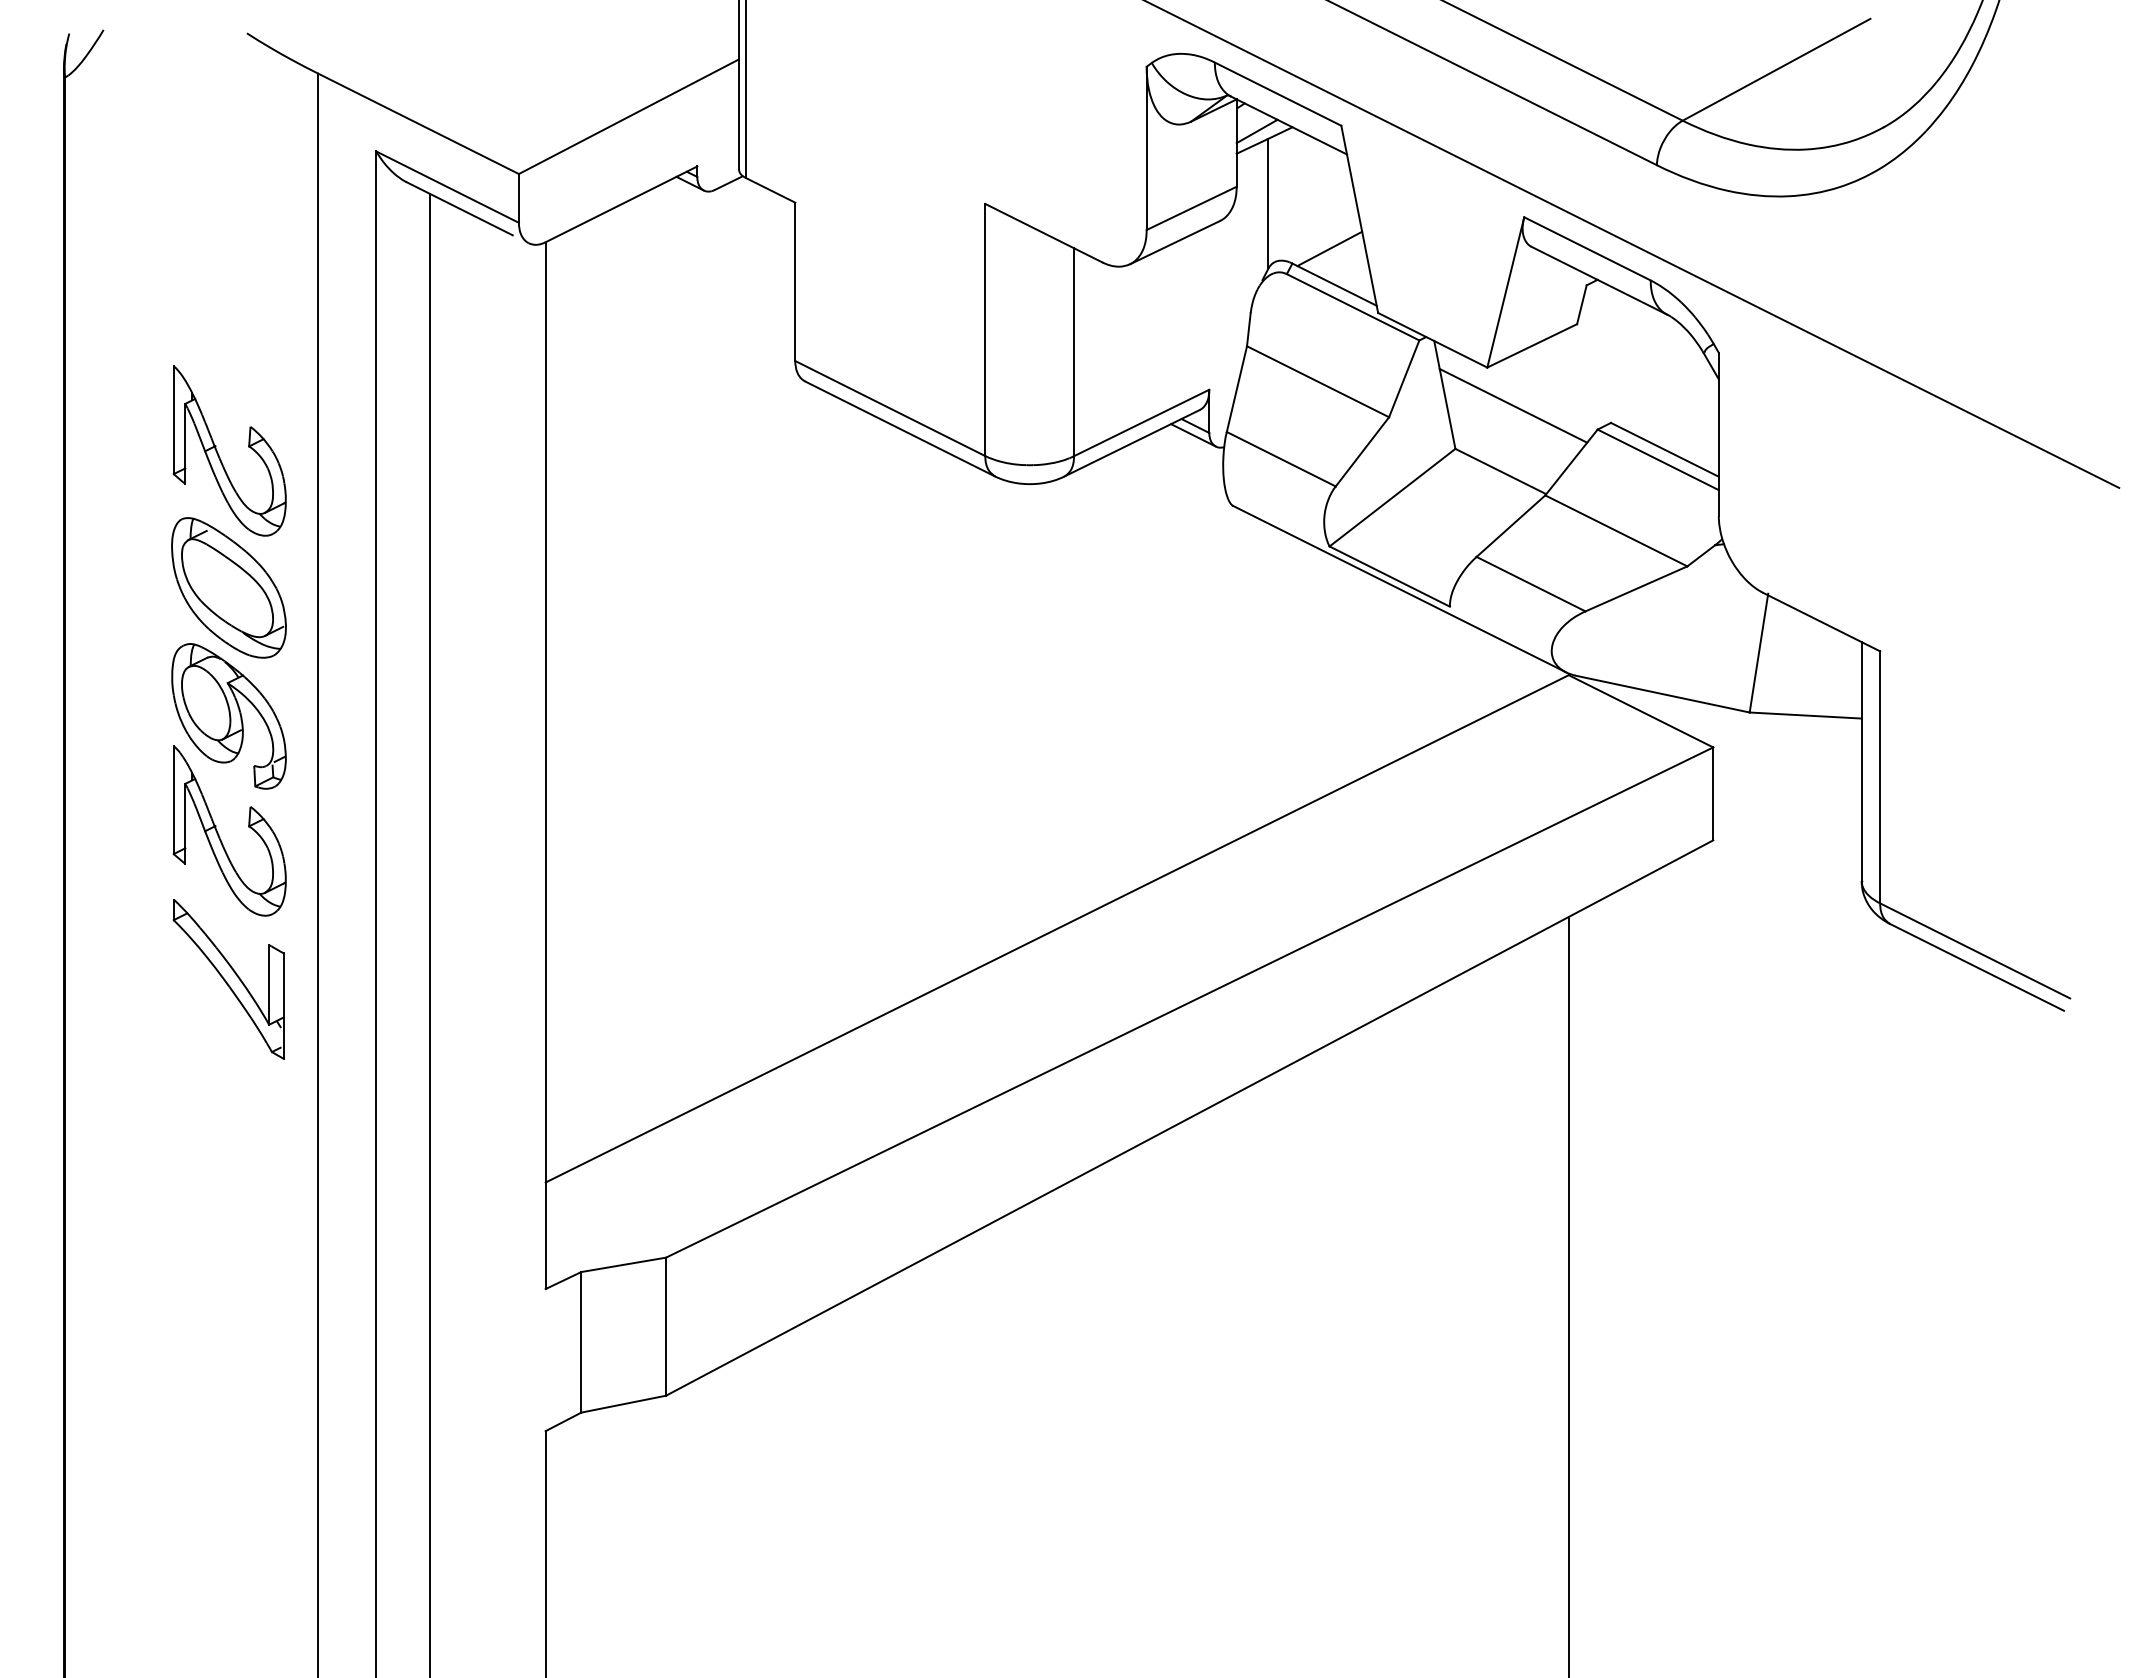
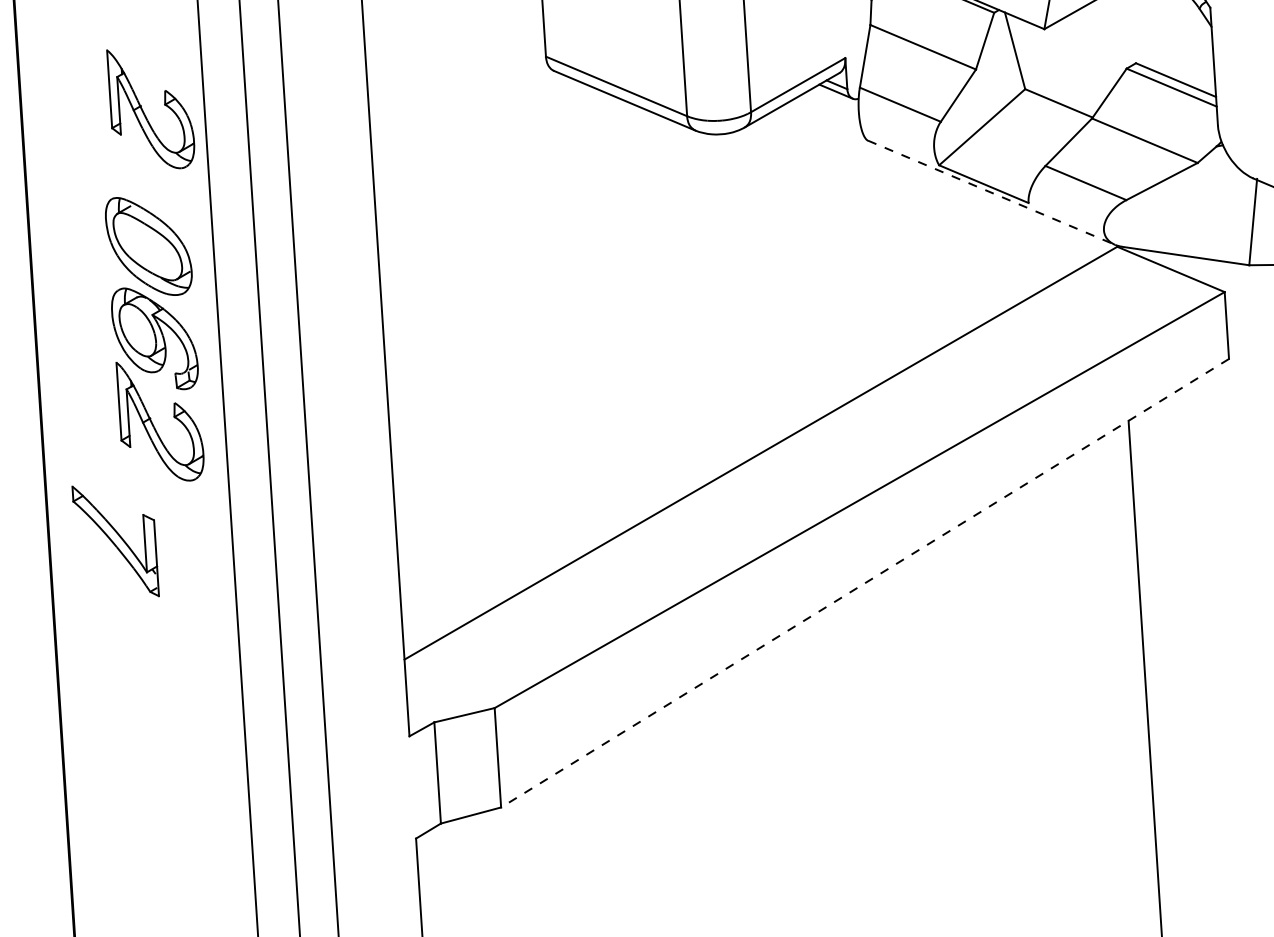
line: (1513, 405) -> (1065, 55), removed
part: (218, 452) -> (143, 110), moved
line: (1399, 589) -> (991, 193), solid -> dashed
part: (228, 979) -> (115, 541), moved
line: (1189, 1118) -> (864, 583), solid -> dashed

